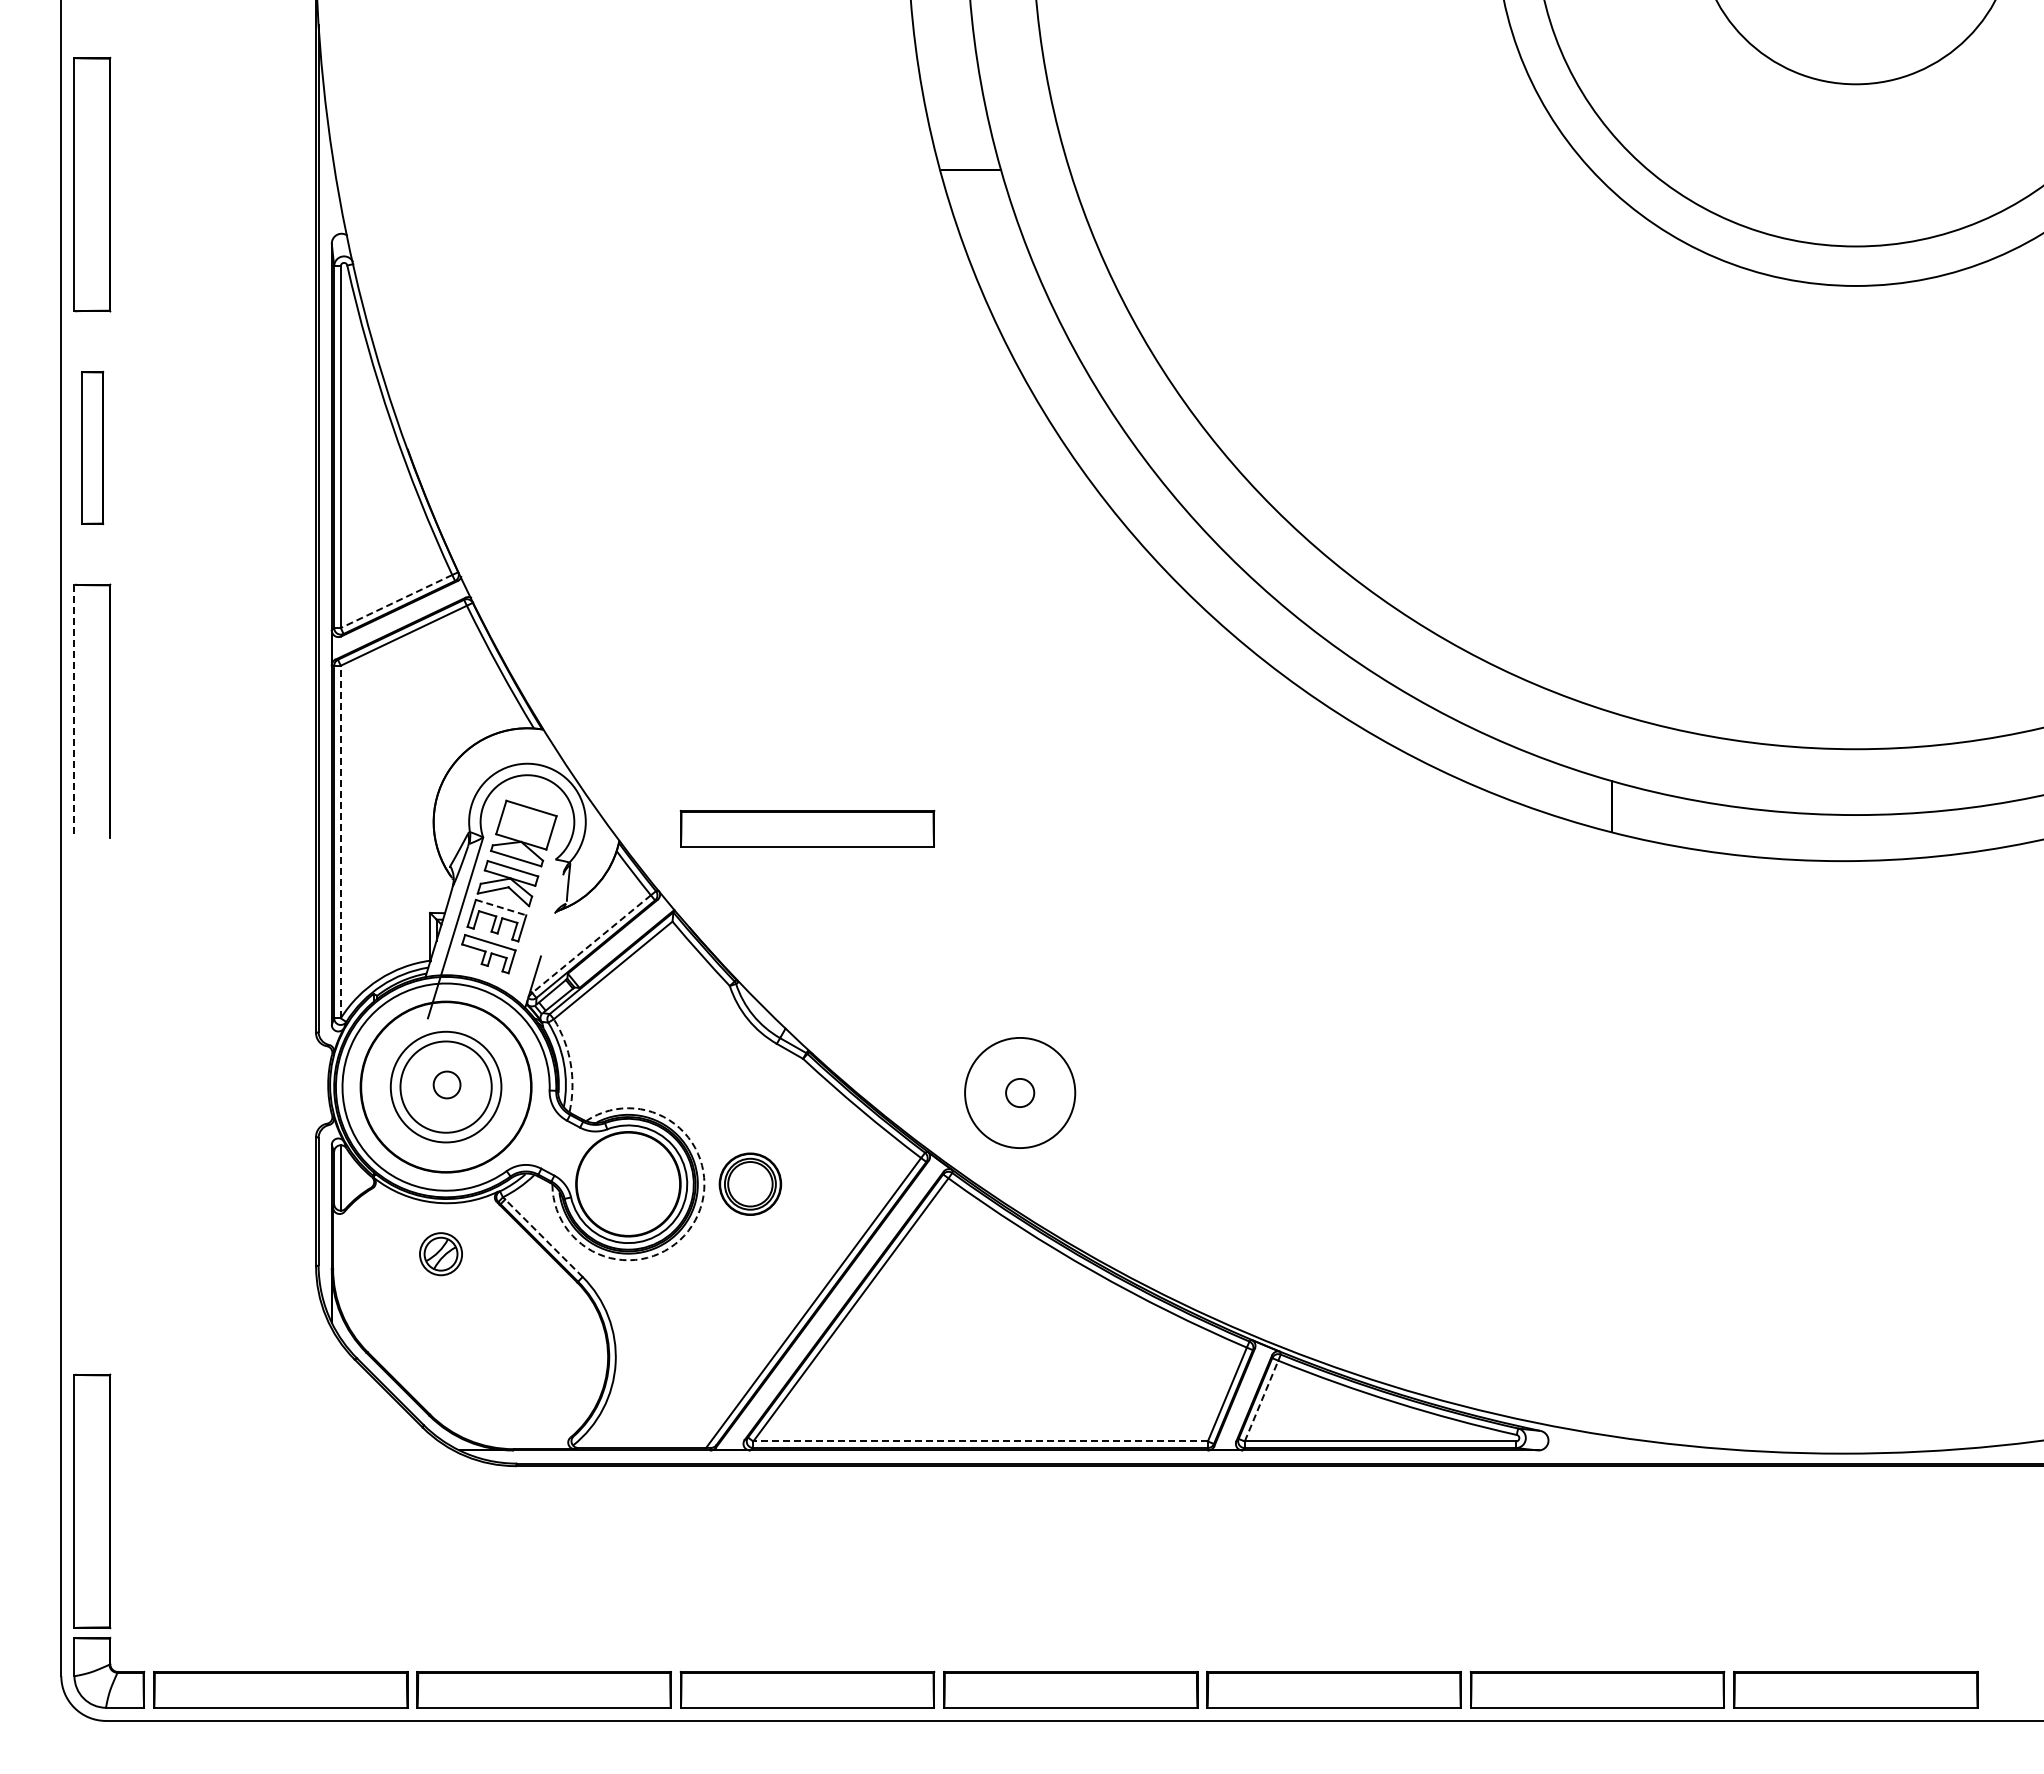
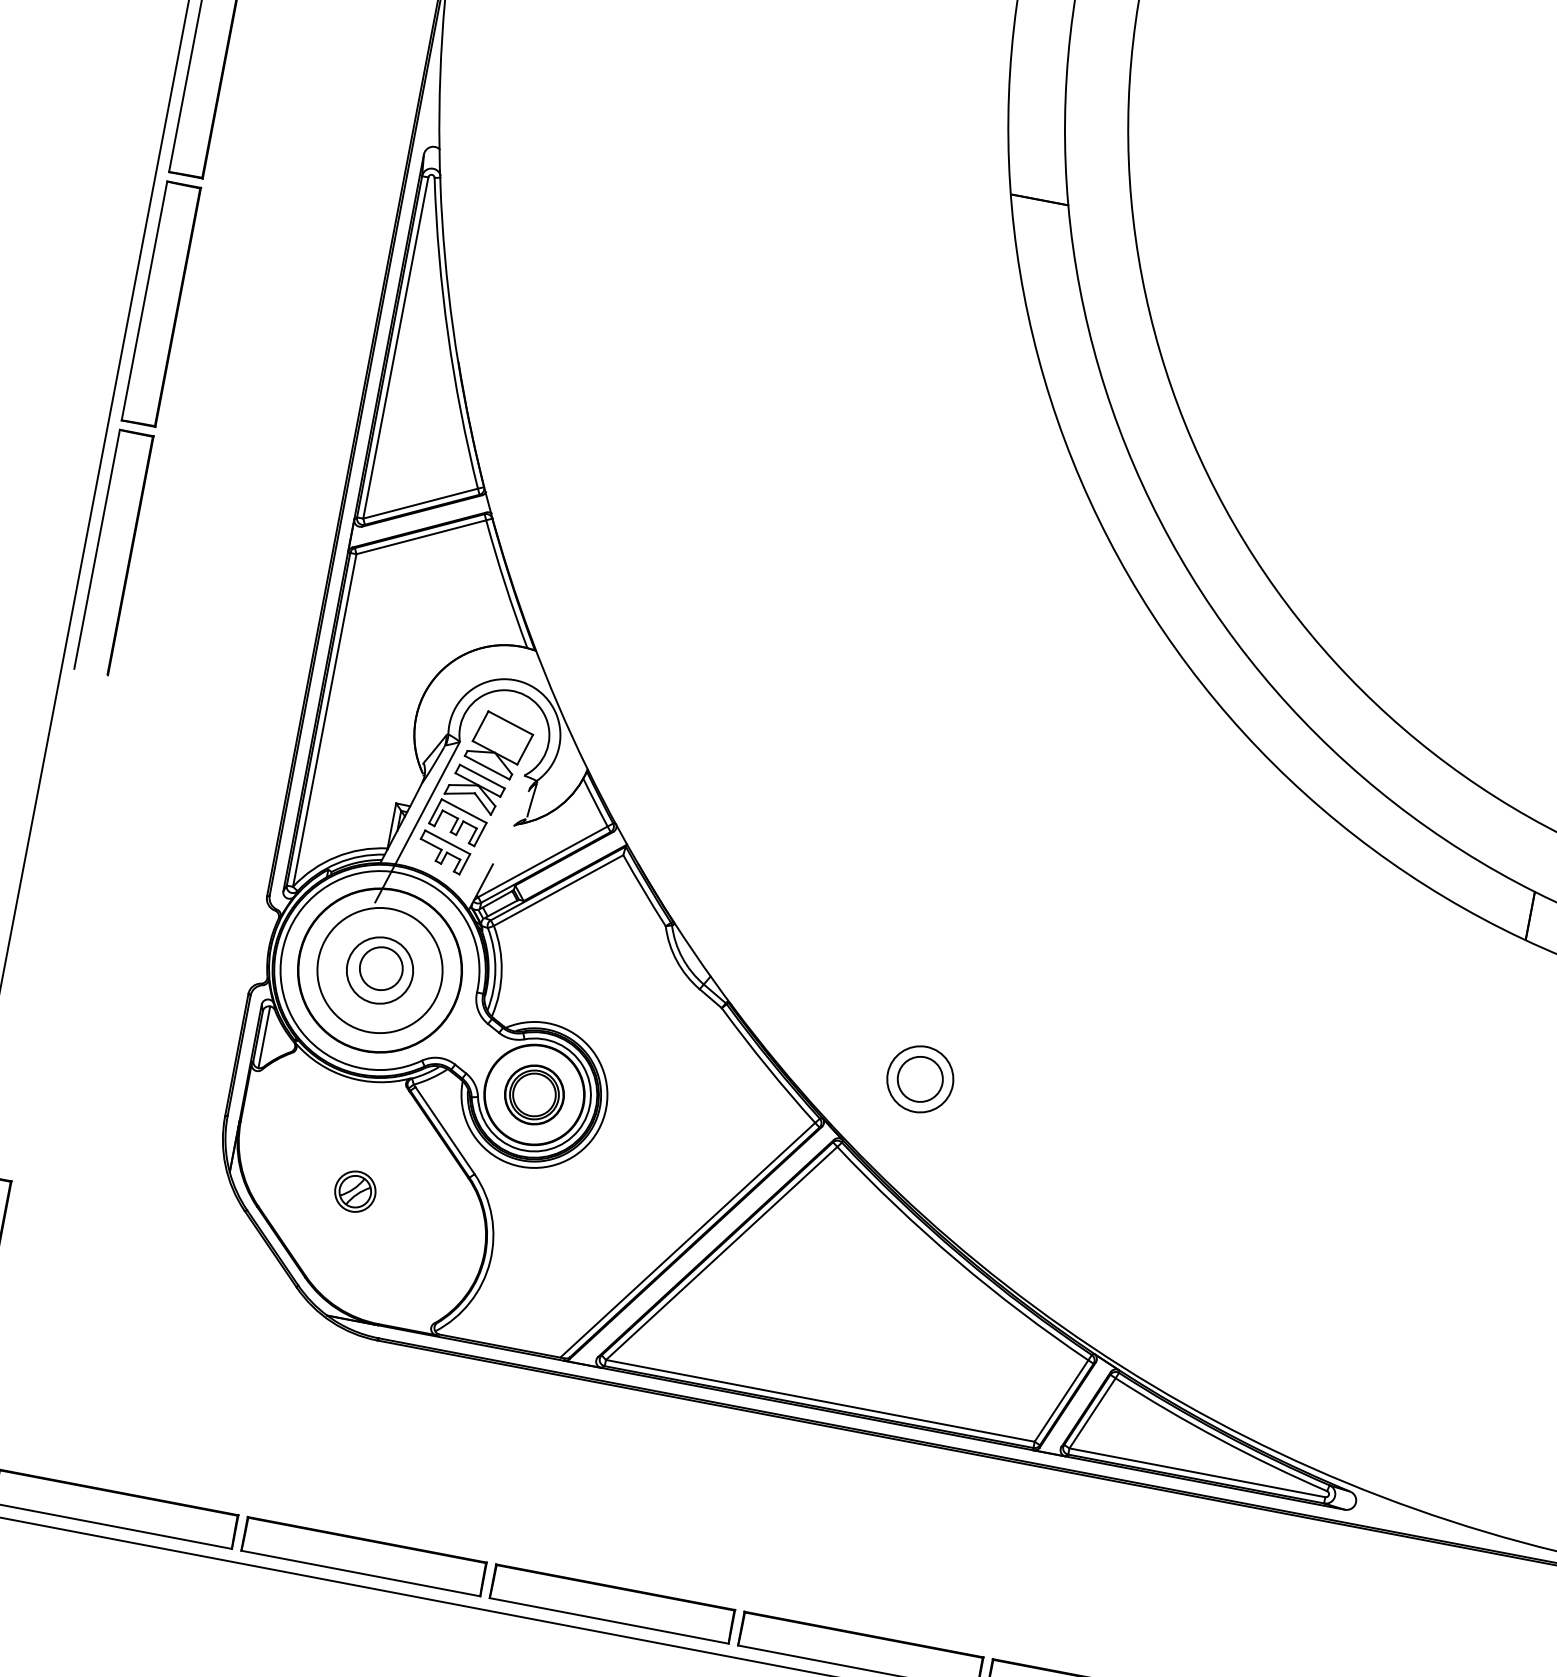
part: (92, 447) -> (161, 303), size x1.67
line: (396, 601) -> (420, 503), dashed -> solid
line: (74, 711) -> (97, 549), dashed -> solid
part: (807, 828) -> (767, 791), removed
line: (340, 841) -> (324, 719), dashed -> solid
line: (501, 907) -> (464, 811), dashed -> solid
line: (591, 944) -> (542, 862), dashed -> solid
arc: (570, 1064) -> (501, 971), dashed -> solid
circle: (446, 1084) -> (380, 968), size x1.67
circle: (445, 1086) -> (379, 969), size x0.62
circle: (445, 1086) -> (379, 969), size x1.43
circle: (1019, 1092) -> (919, 1078), size x0.62
circle: (1019, 1092) -> (919, 1078), size x1.67
part: (750, 1183) -> (534, 1094), moved
arc: (695, 1220) -> (591, 1141), dashed -> solid
line: (543, 1238) -> (444, 1130), dashed -> solid
part: (440, 1254) -> (354, 1191), moved
line: (1261, 1401) -> (1092, 1413), dashed -> solid
line: (980, 1441) -> (820, 1400), dashed -> solid

